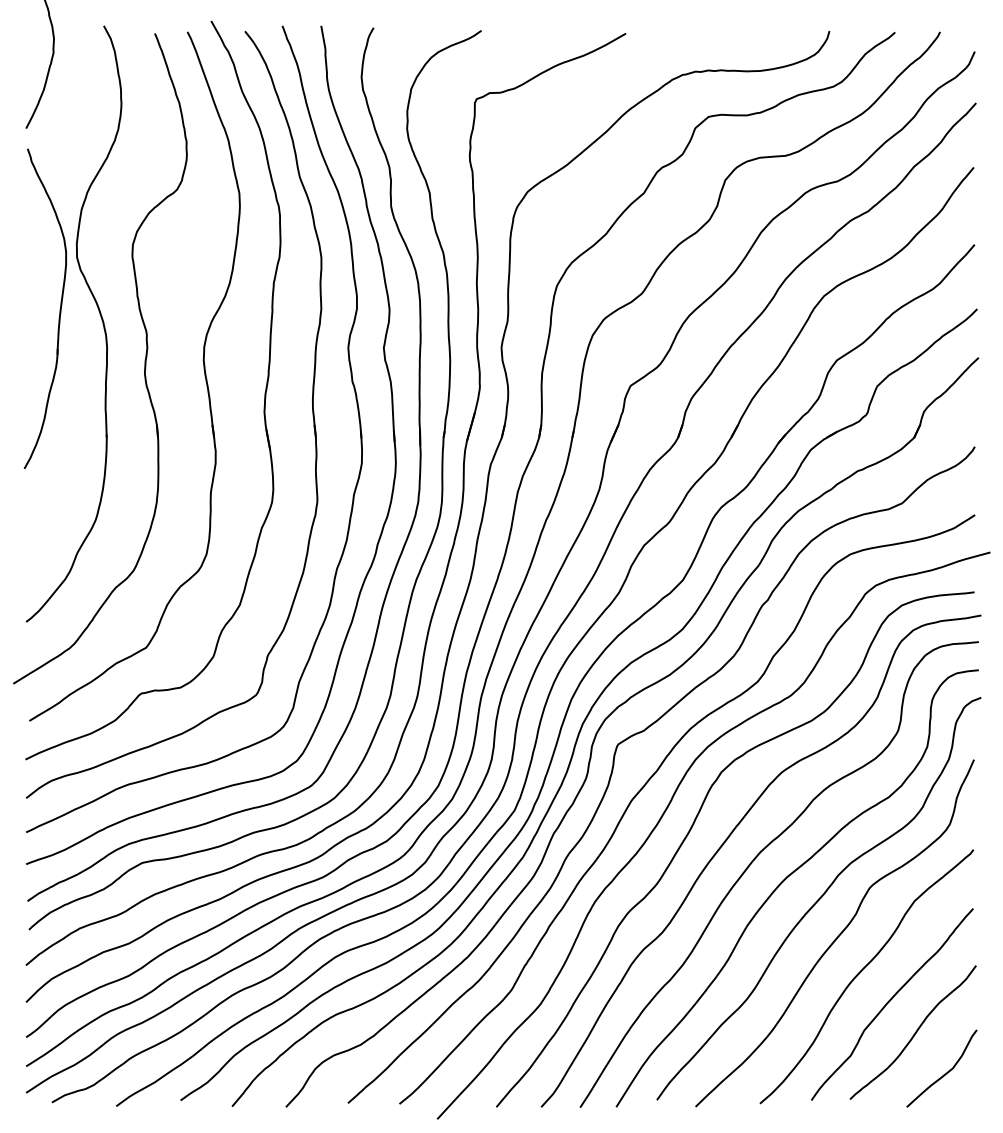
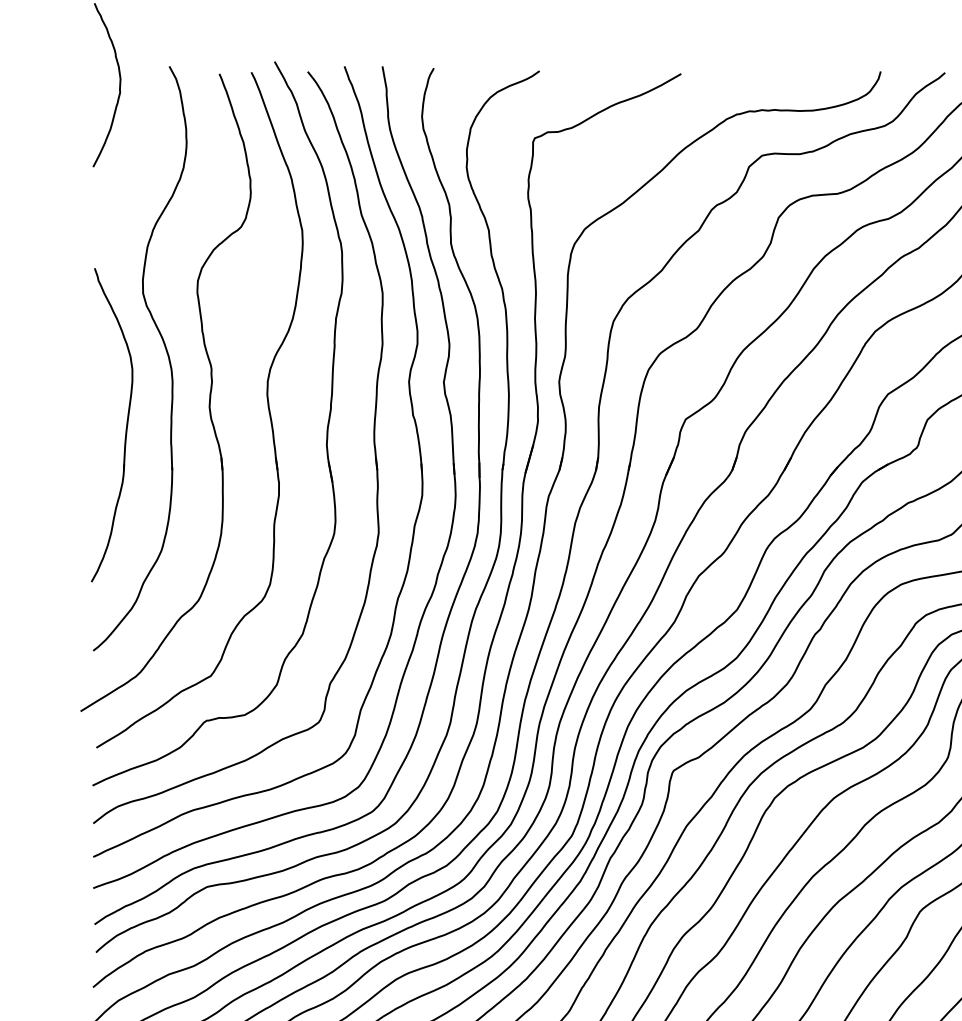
part: (59, 309) -> (125, 425), moved

